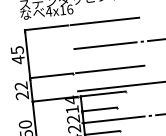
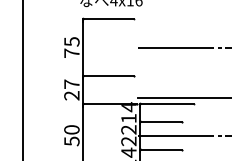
line: (105, 21) -> (178, 19), removed
text: (18, 60) -> (71, 53), 45 -> 75
line: (110, 69) -> (178, 76), removed
text: (20, 85) -> (71, 83), 22 -> 27

